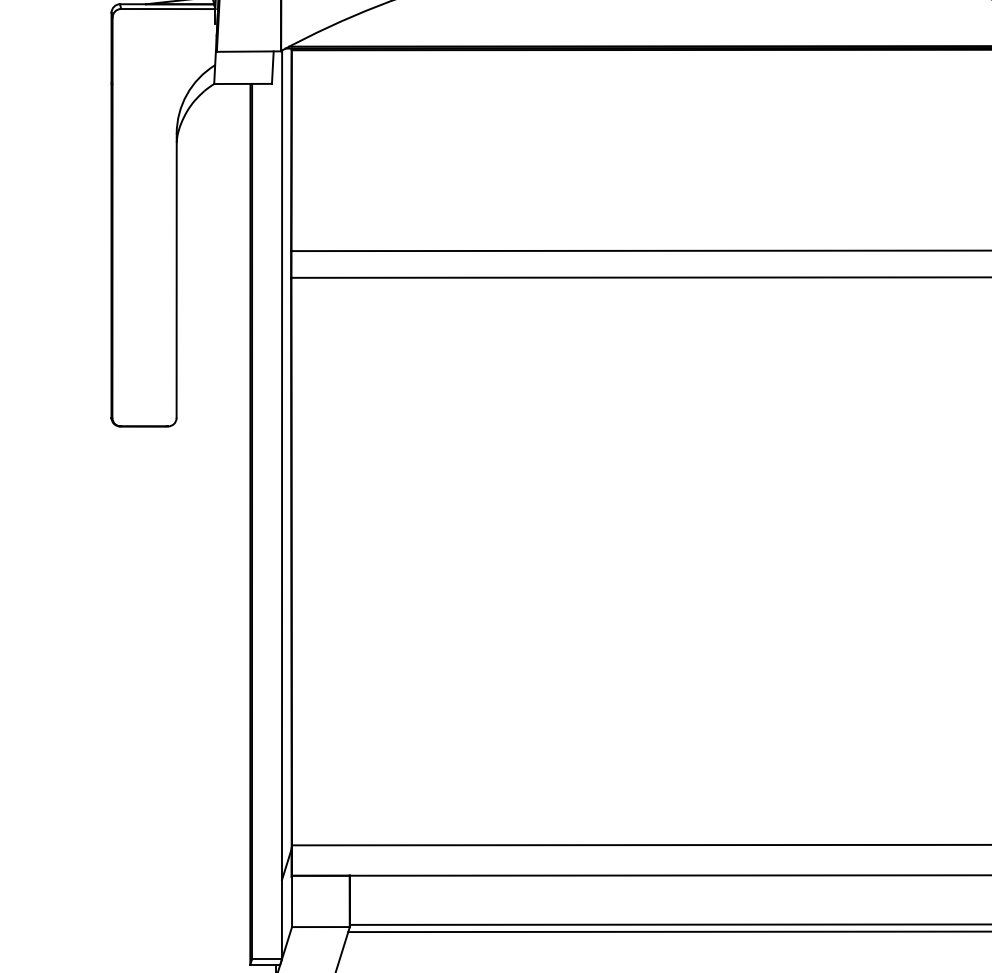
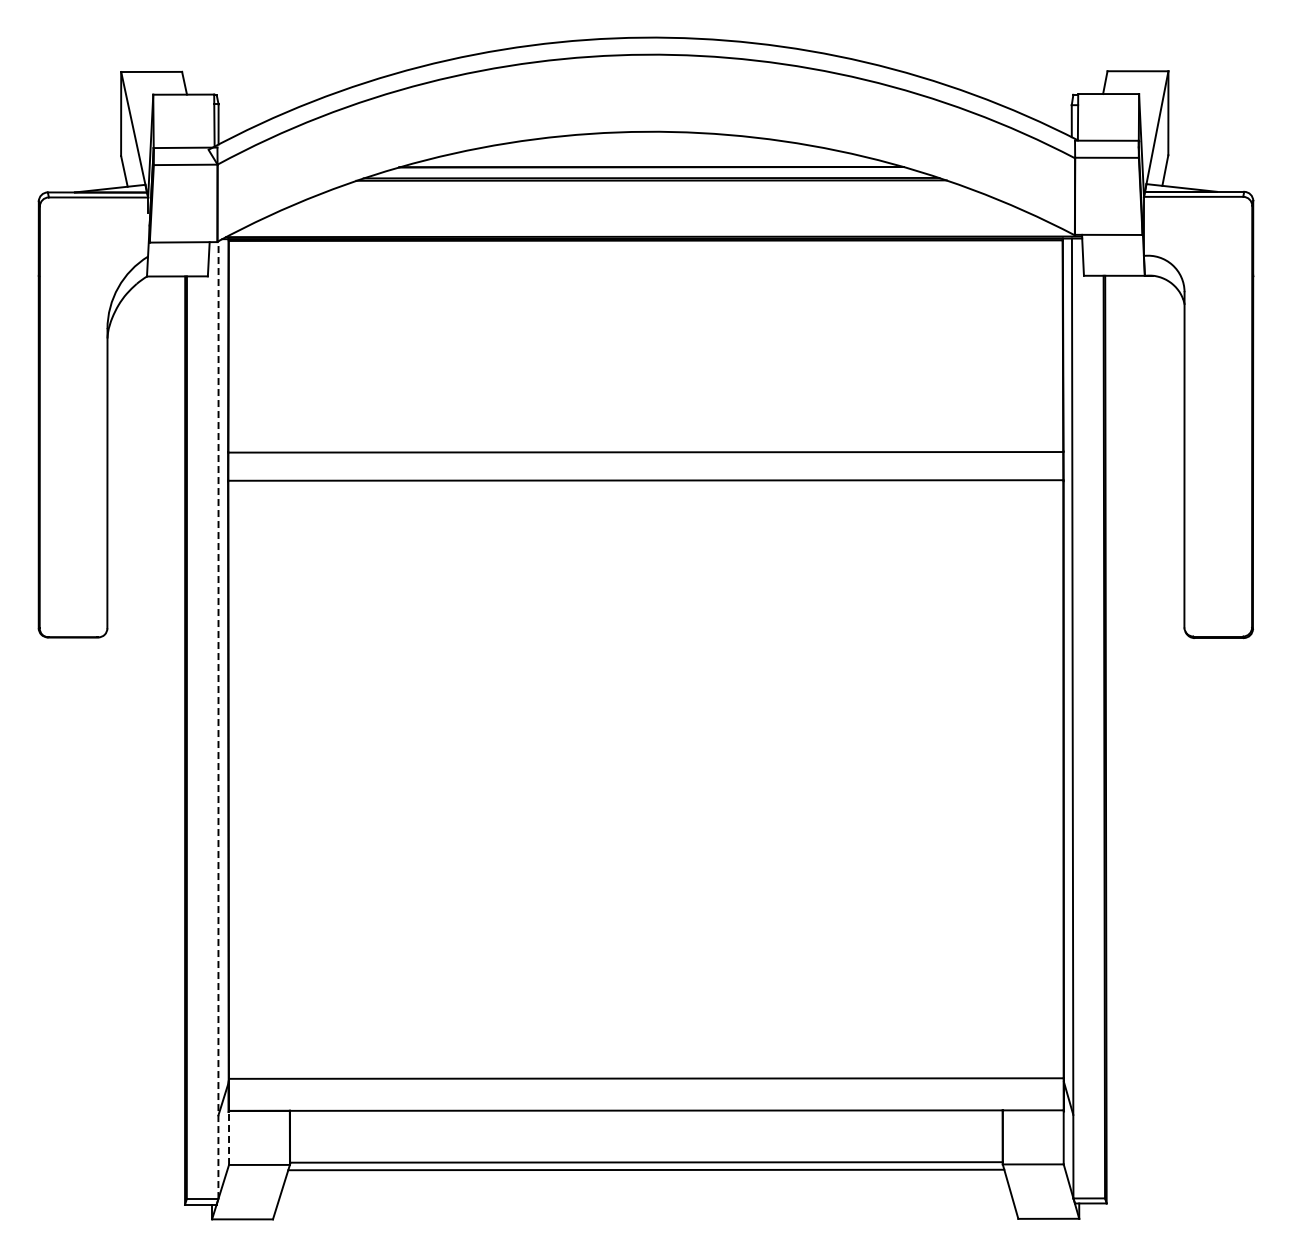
line: (282, 505) -> (218, 720), solid -> dashed
line: (292, 901) -> (229, 1137), solid -> dashed

